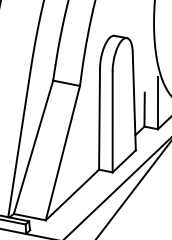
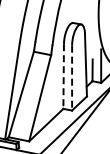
line: (99, 120) -> (63, 77), solid -> dashed
line: (113, 122) -> (72, 78), solid -> dashed

